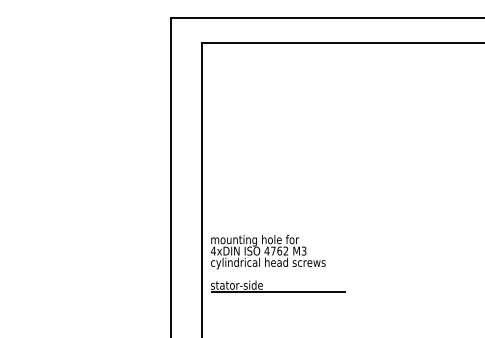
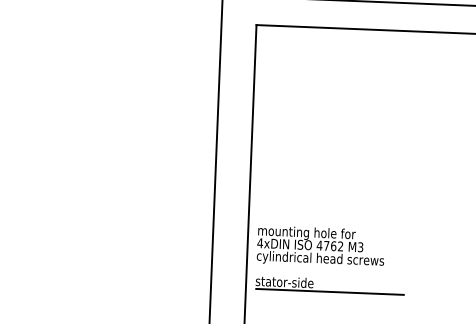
part: (277, 263) -> (330, 259), moved

